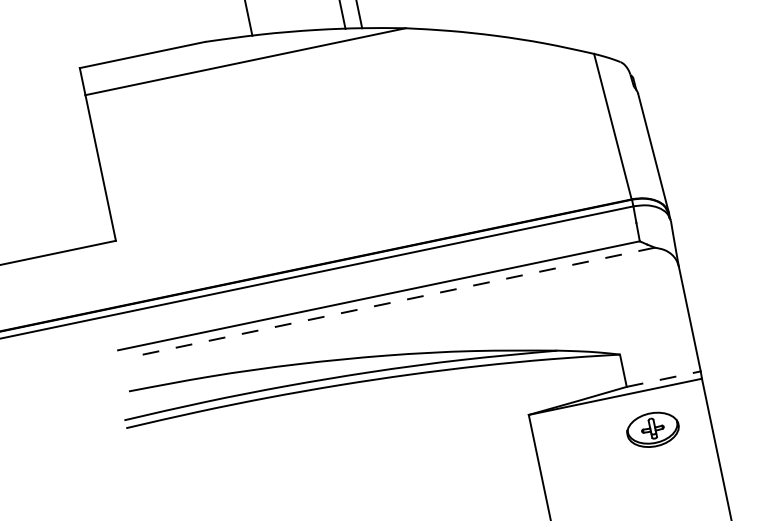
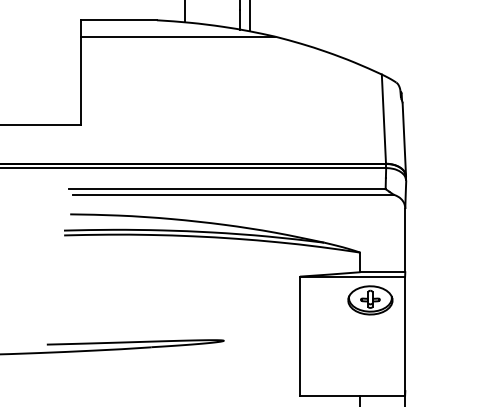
line: (389, 302) -> (232, 194), dashed -> solid
line: (664, 379) -> (383, 272), dashed -> solid
part: (653, 429) -> (370, 300), size x1.43

